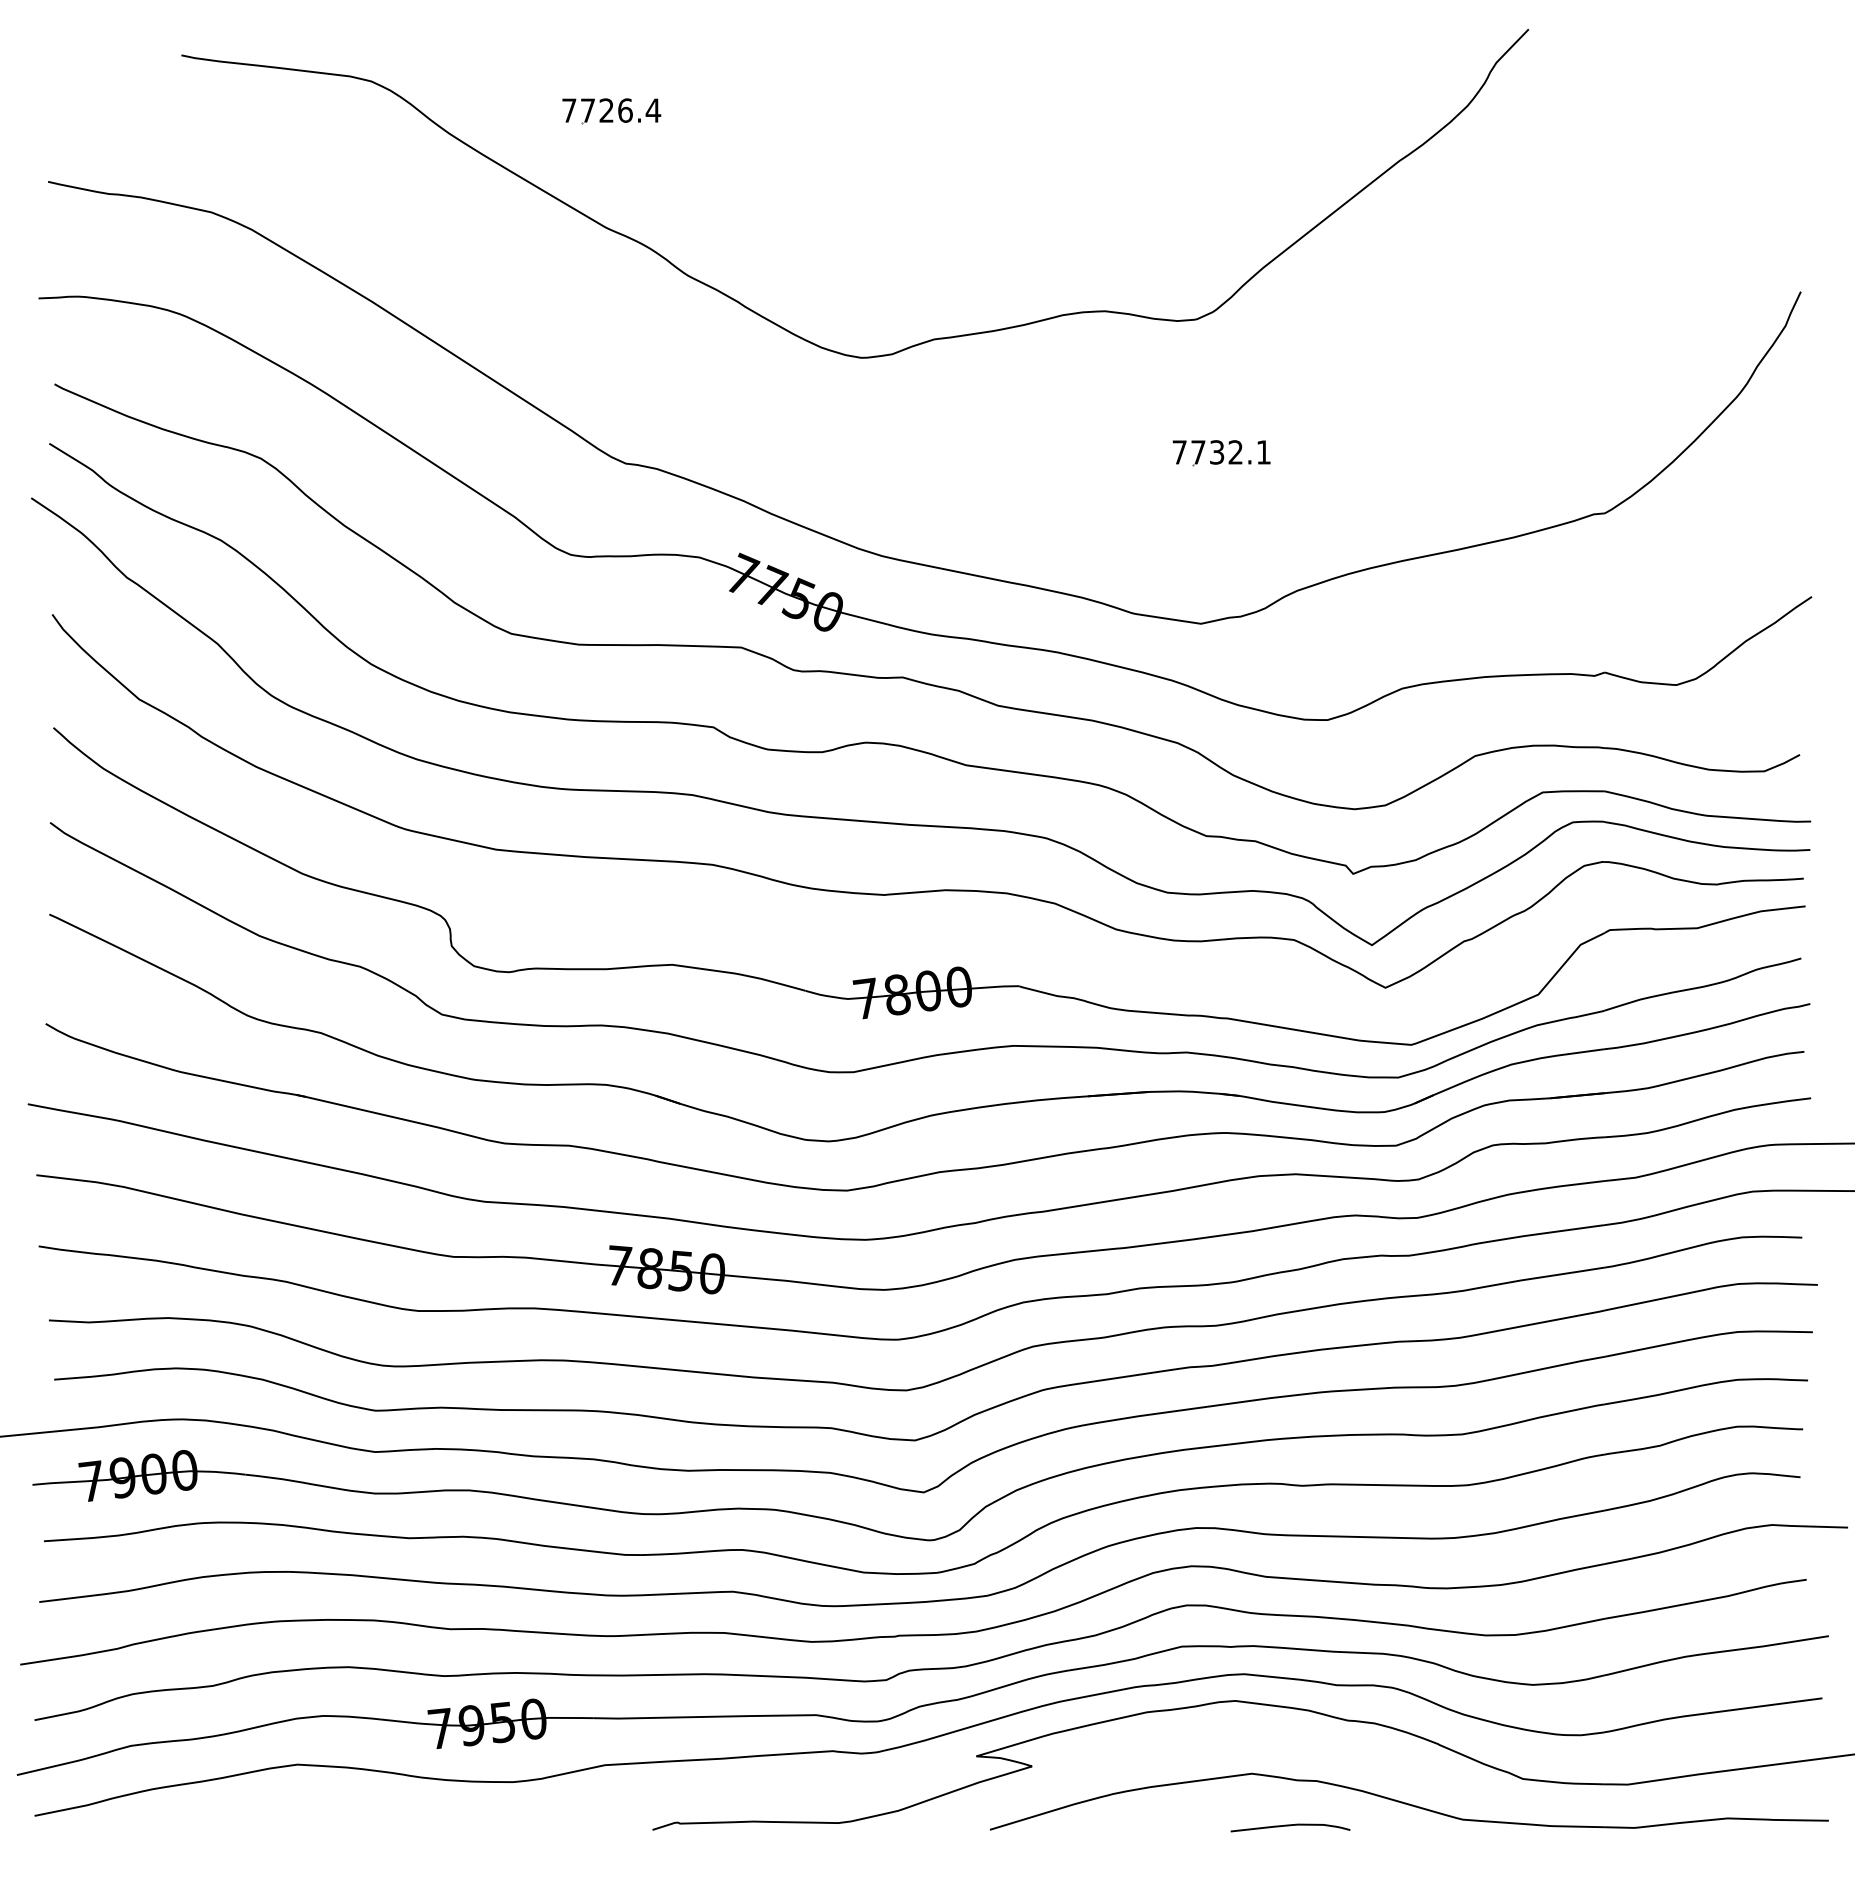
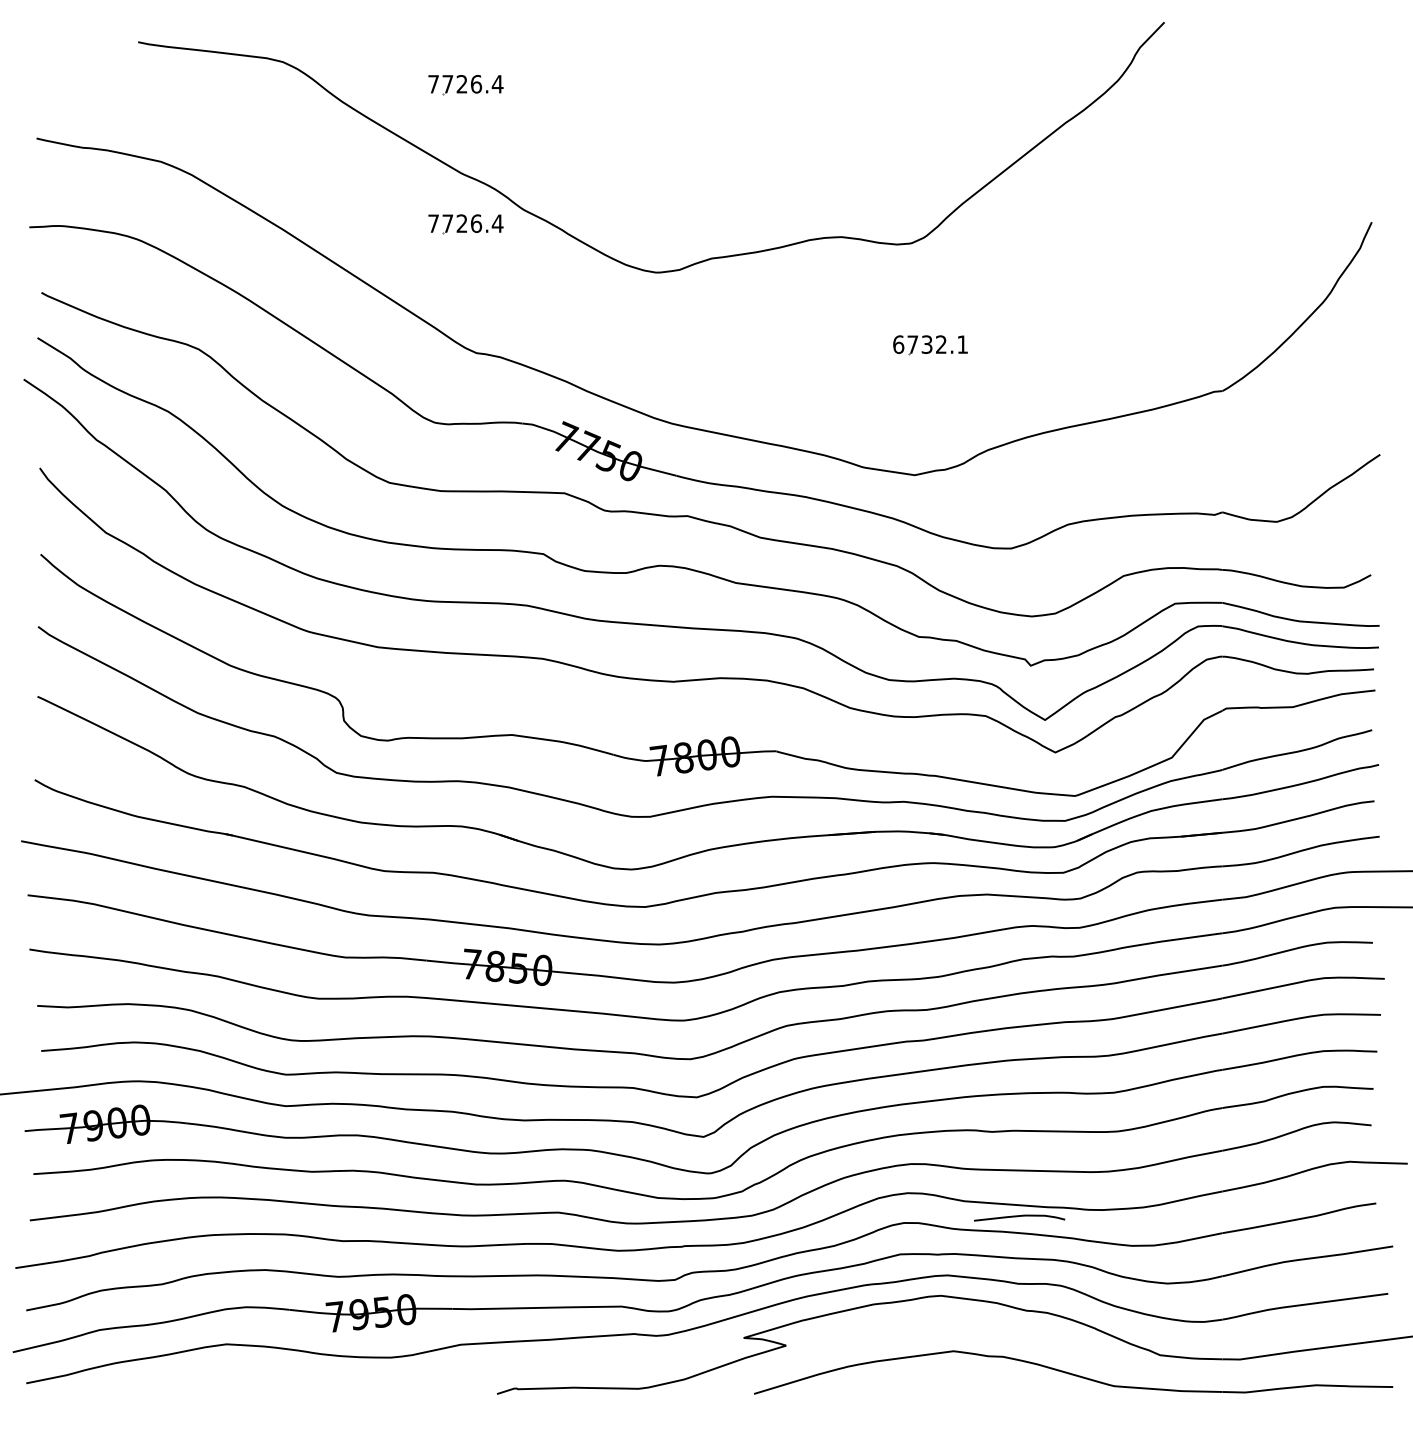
part: (611, 294) -> (465, 224), added
text: (1179, 452) -> (898, 344), 7732.1 -> 6732.1
curve: (1290, 1826) -> (1019, 1216), moved

